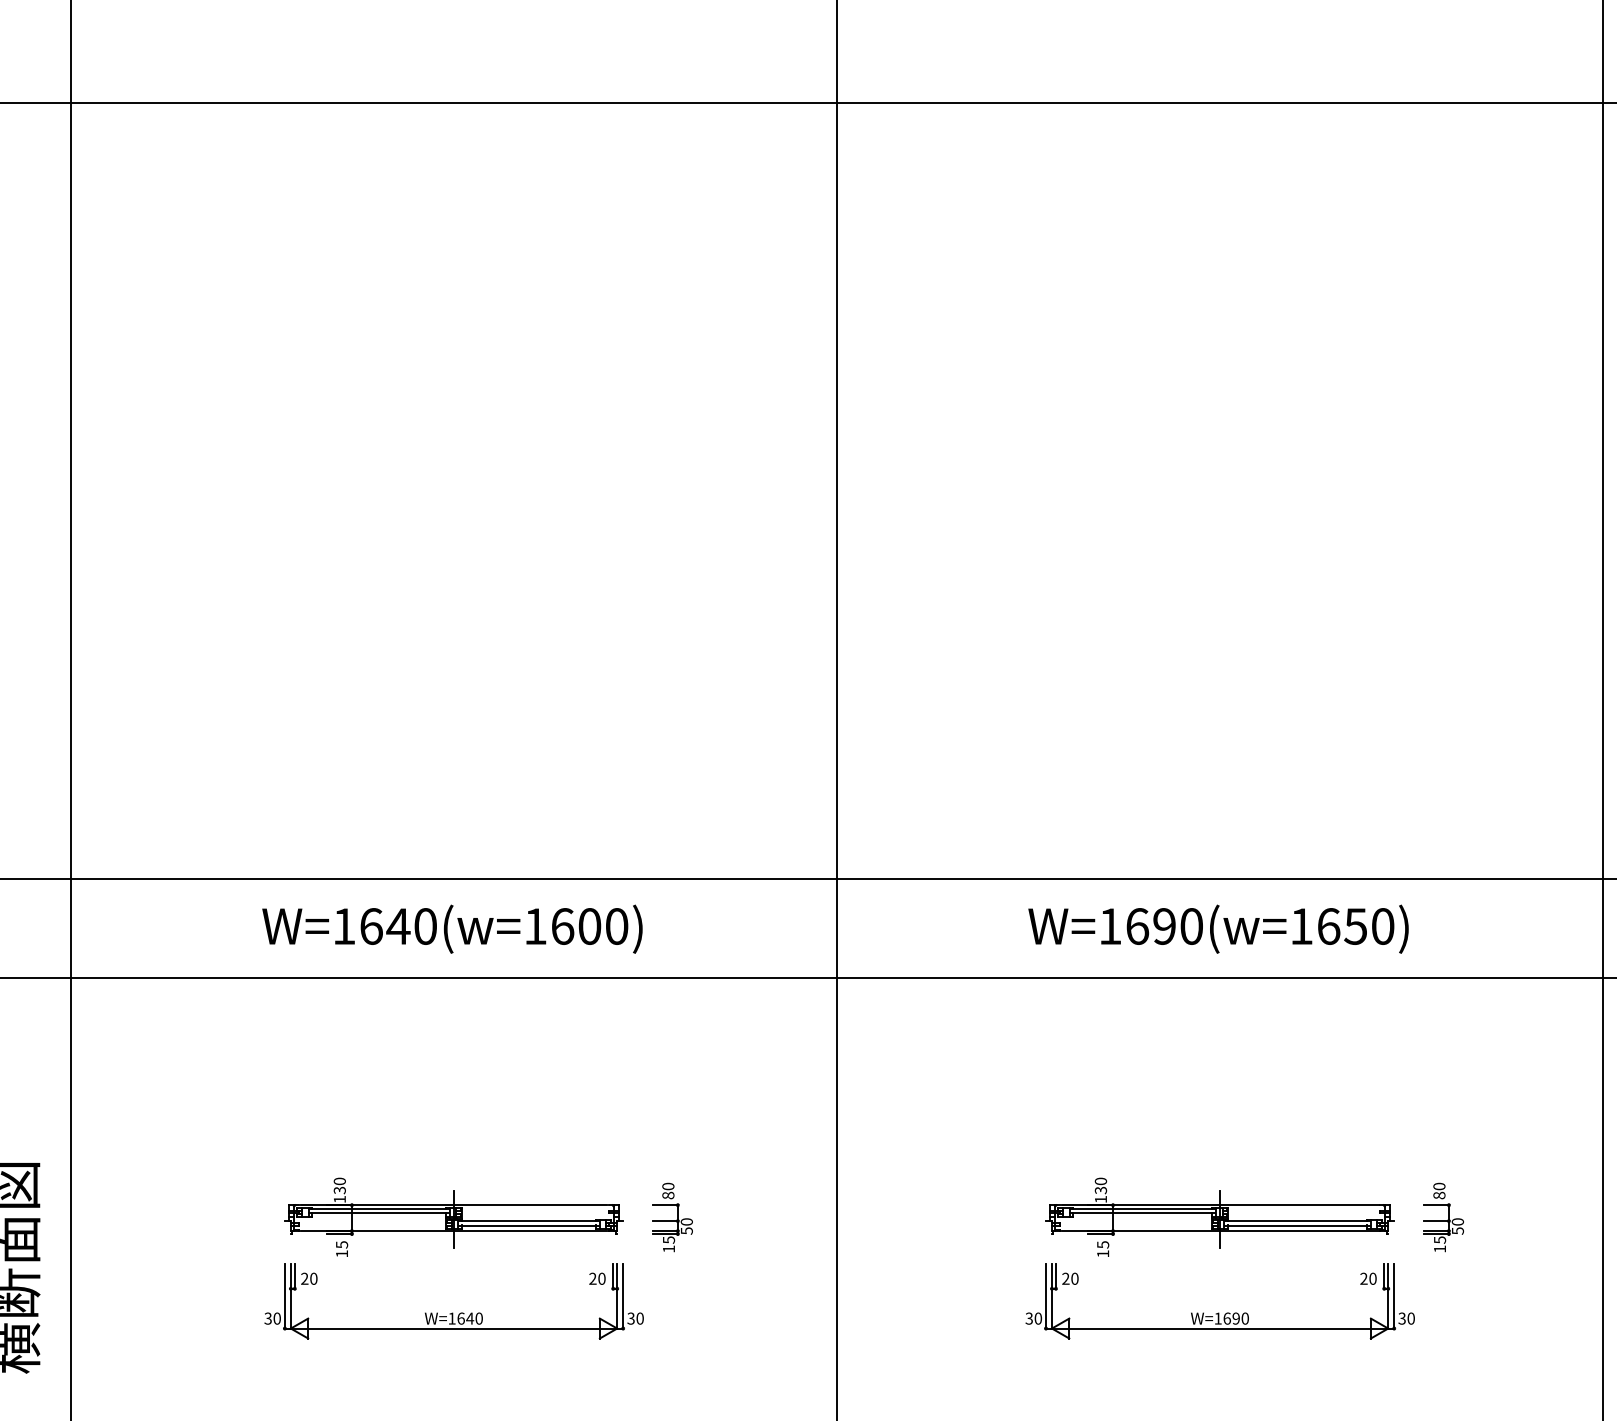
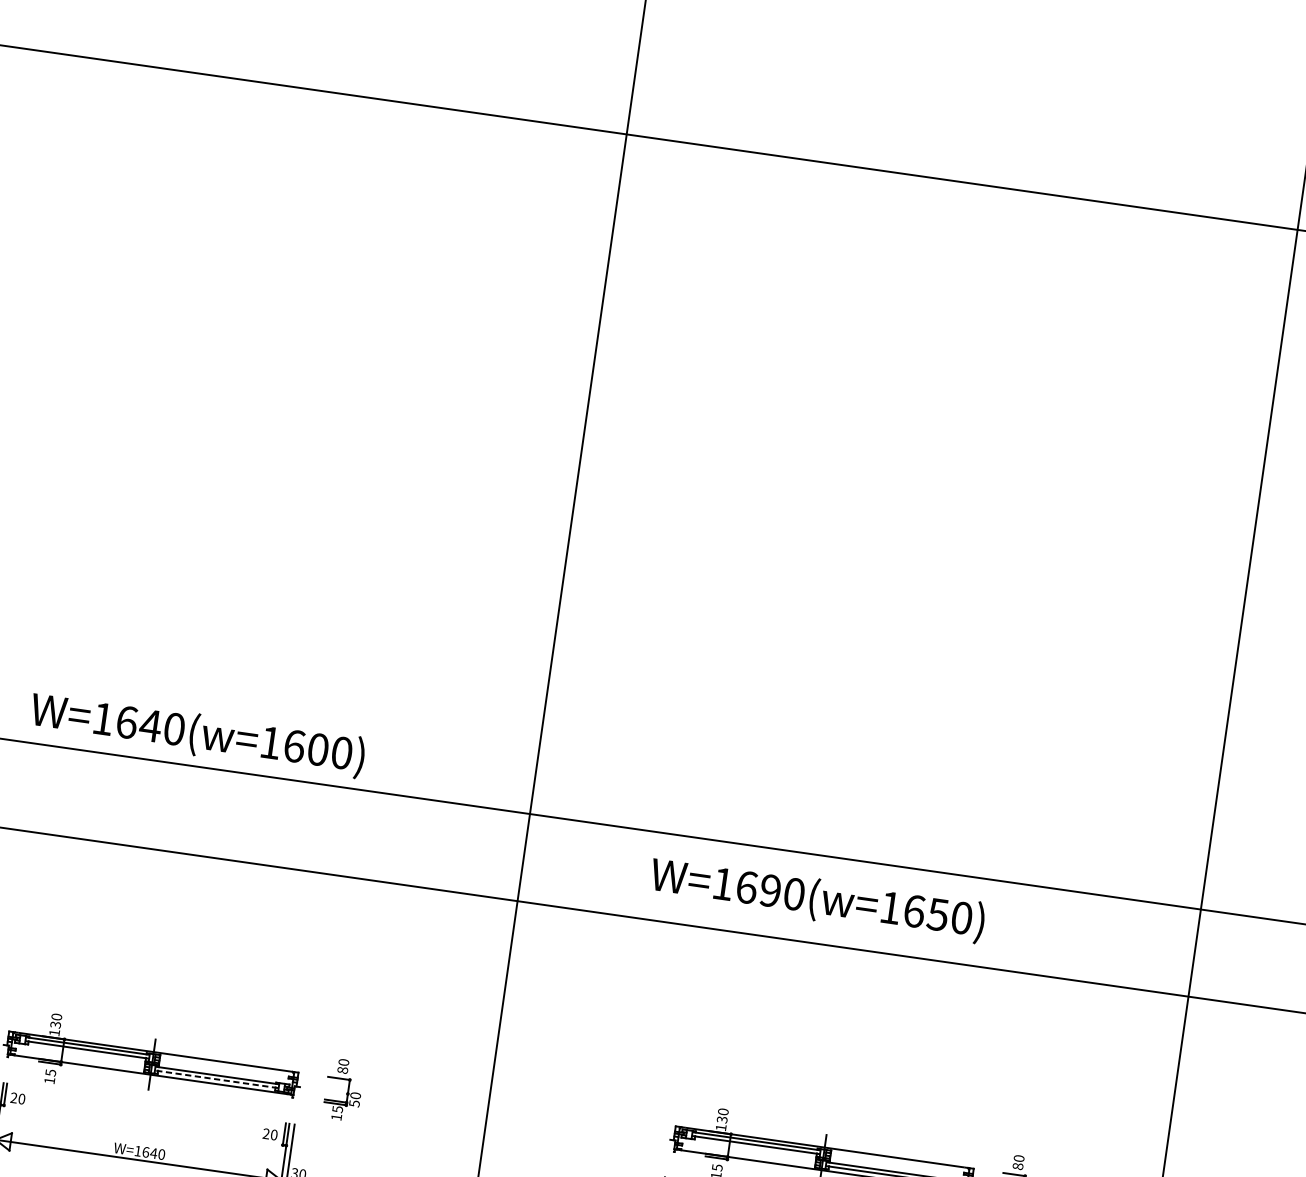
text: (452, 928) -> (197, 734), moved
text: (1218, 928) -> (817, 899), moved
line: (665, 1221) -> (337, 1092), removed
line: (528, 1225) -> (216, 1079), solid -> dashed

